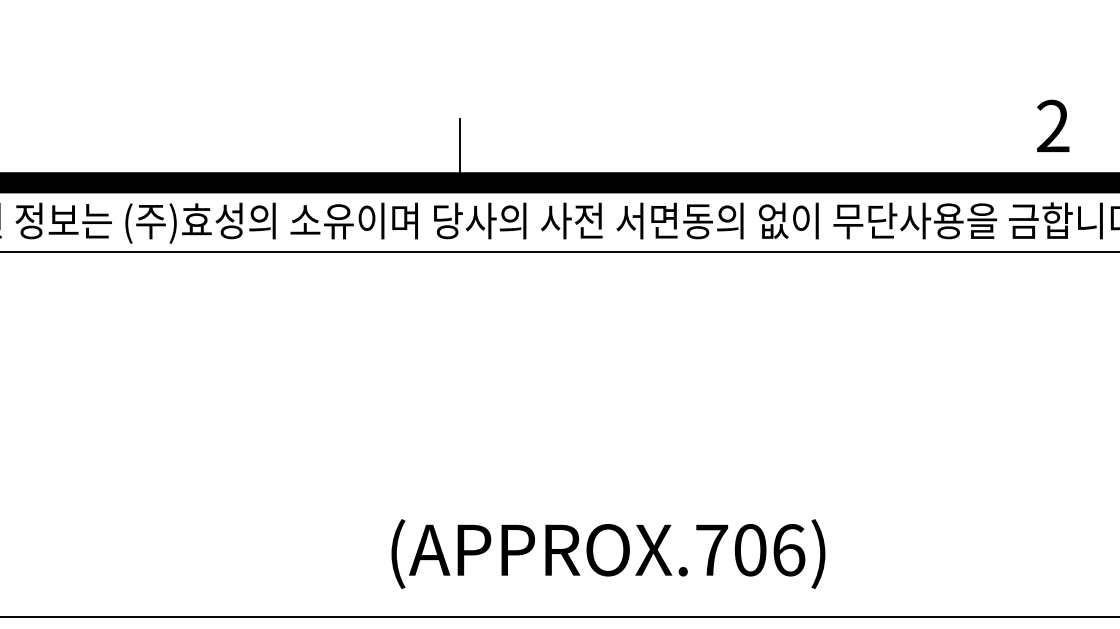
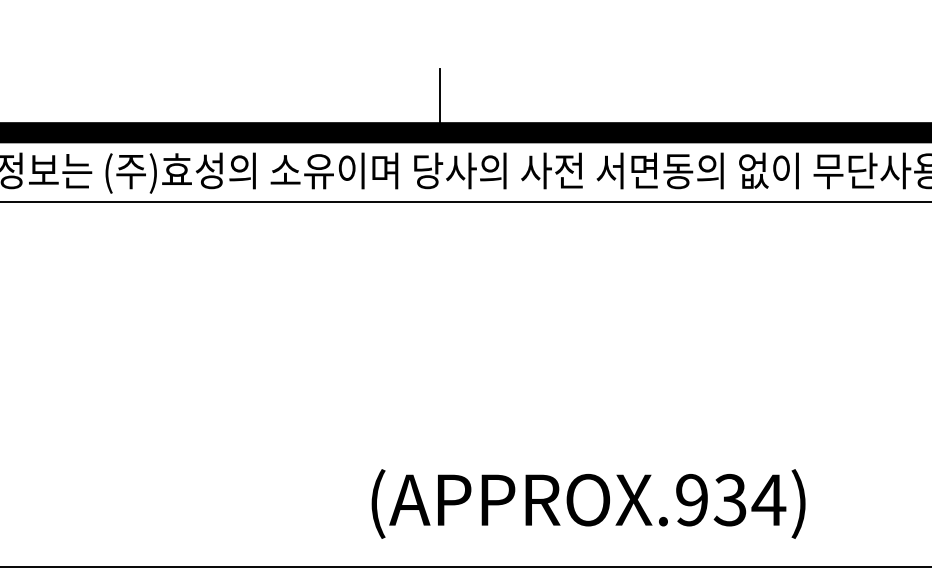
text: (751, 550) -> (731, 500), (APPROX.706) -> (APPROX.934)

